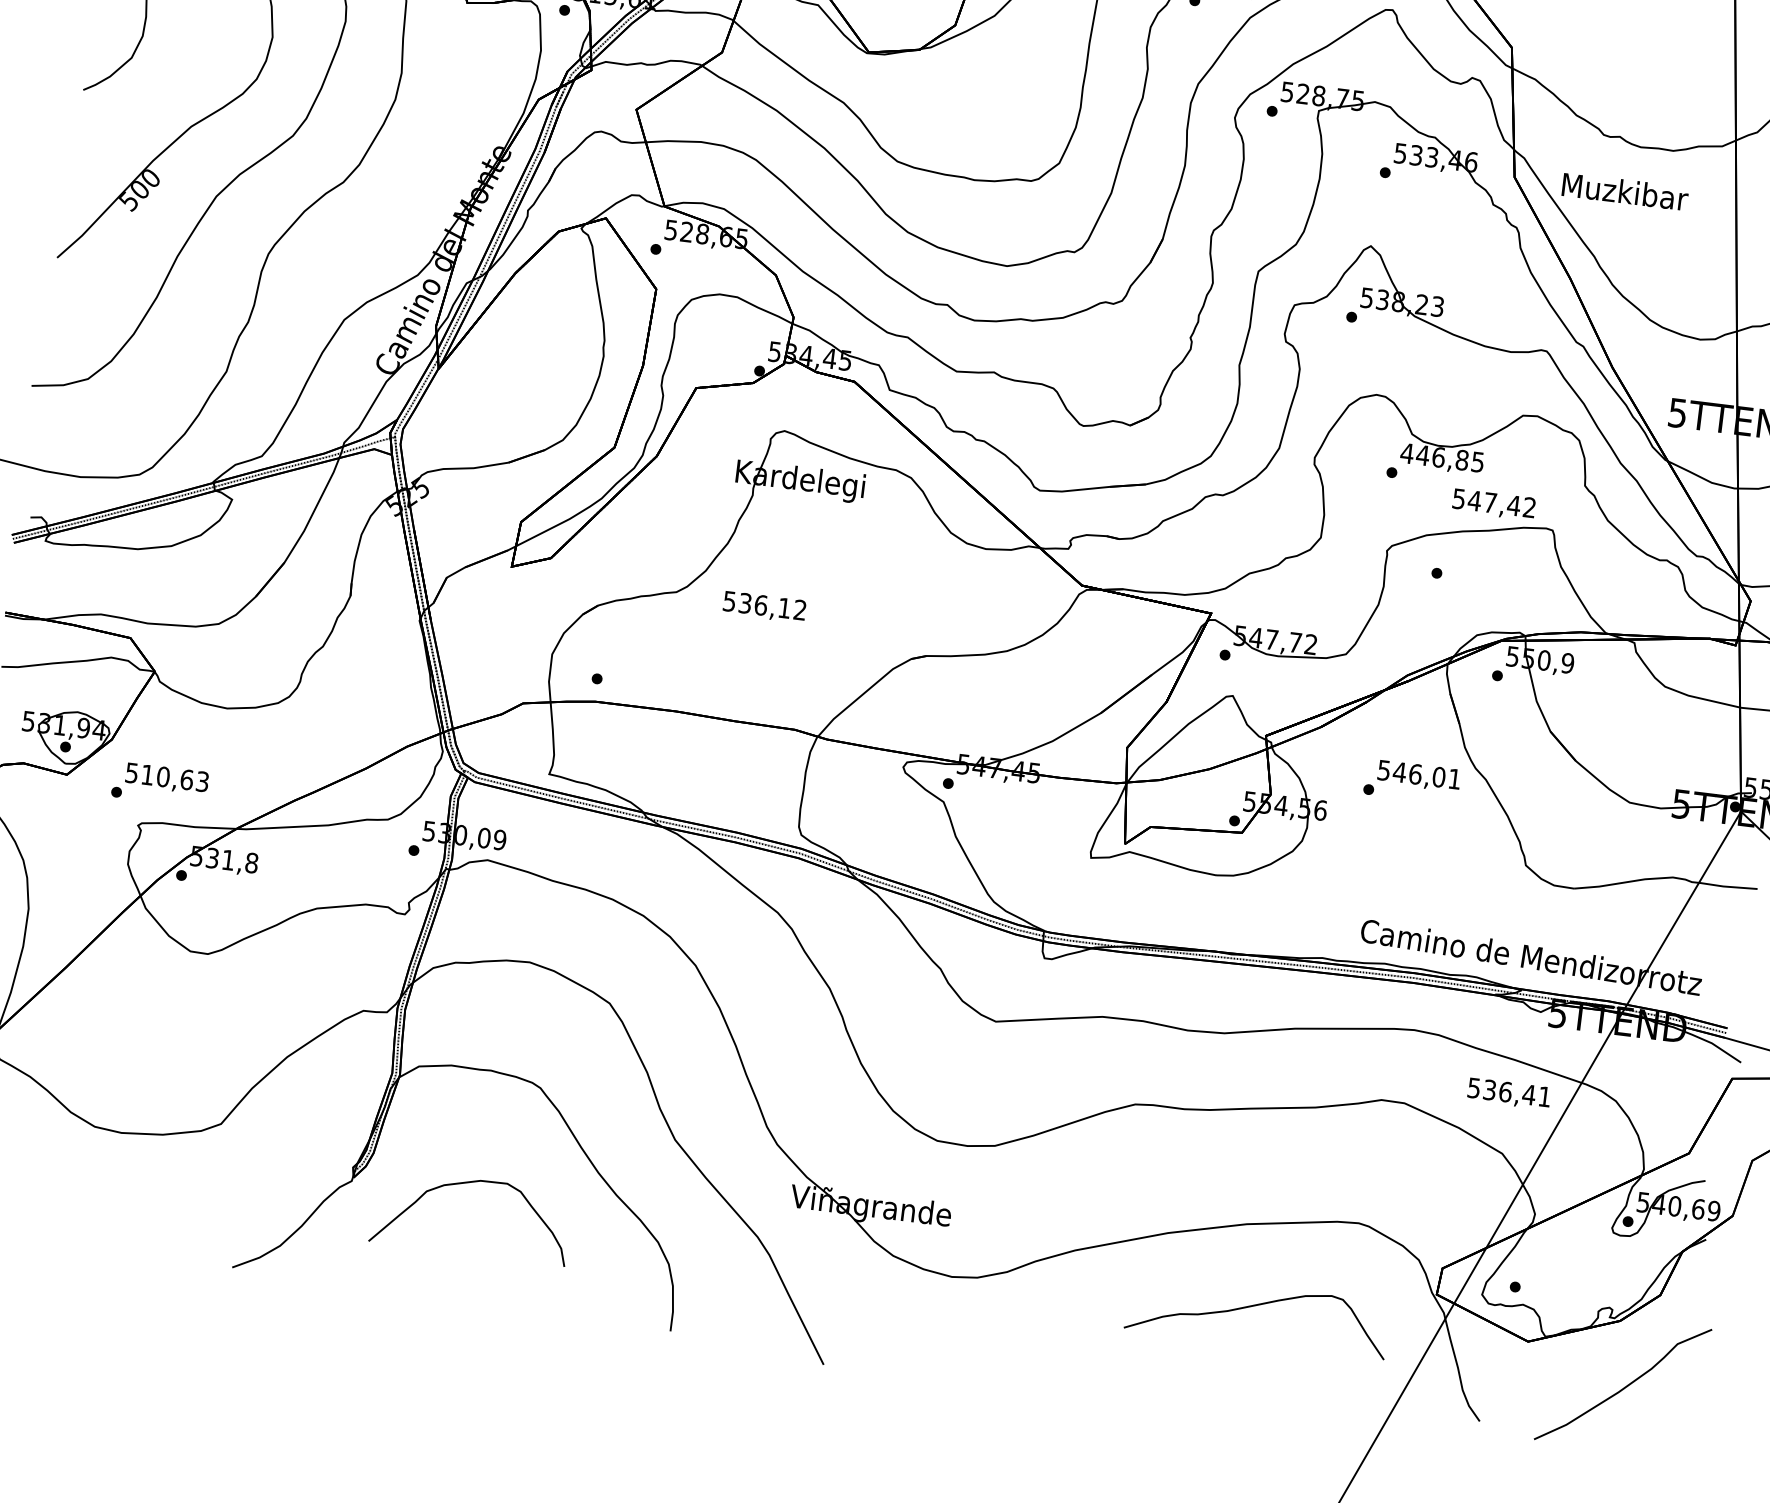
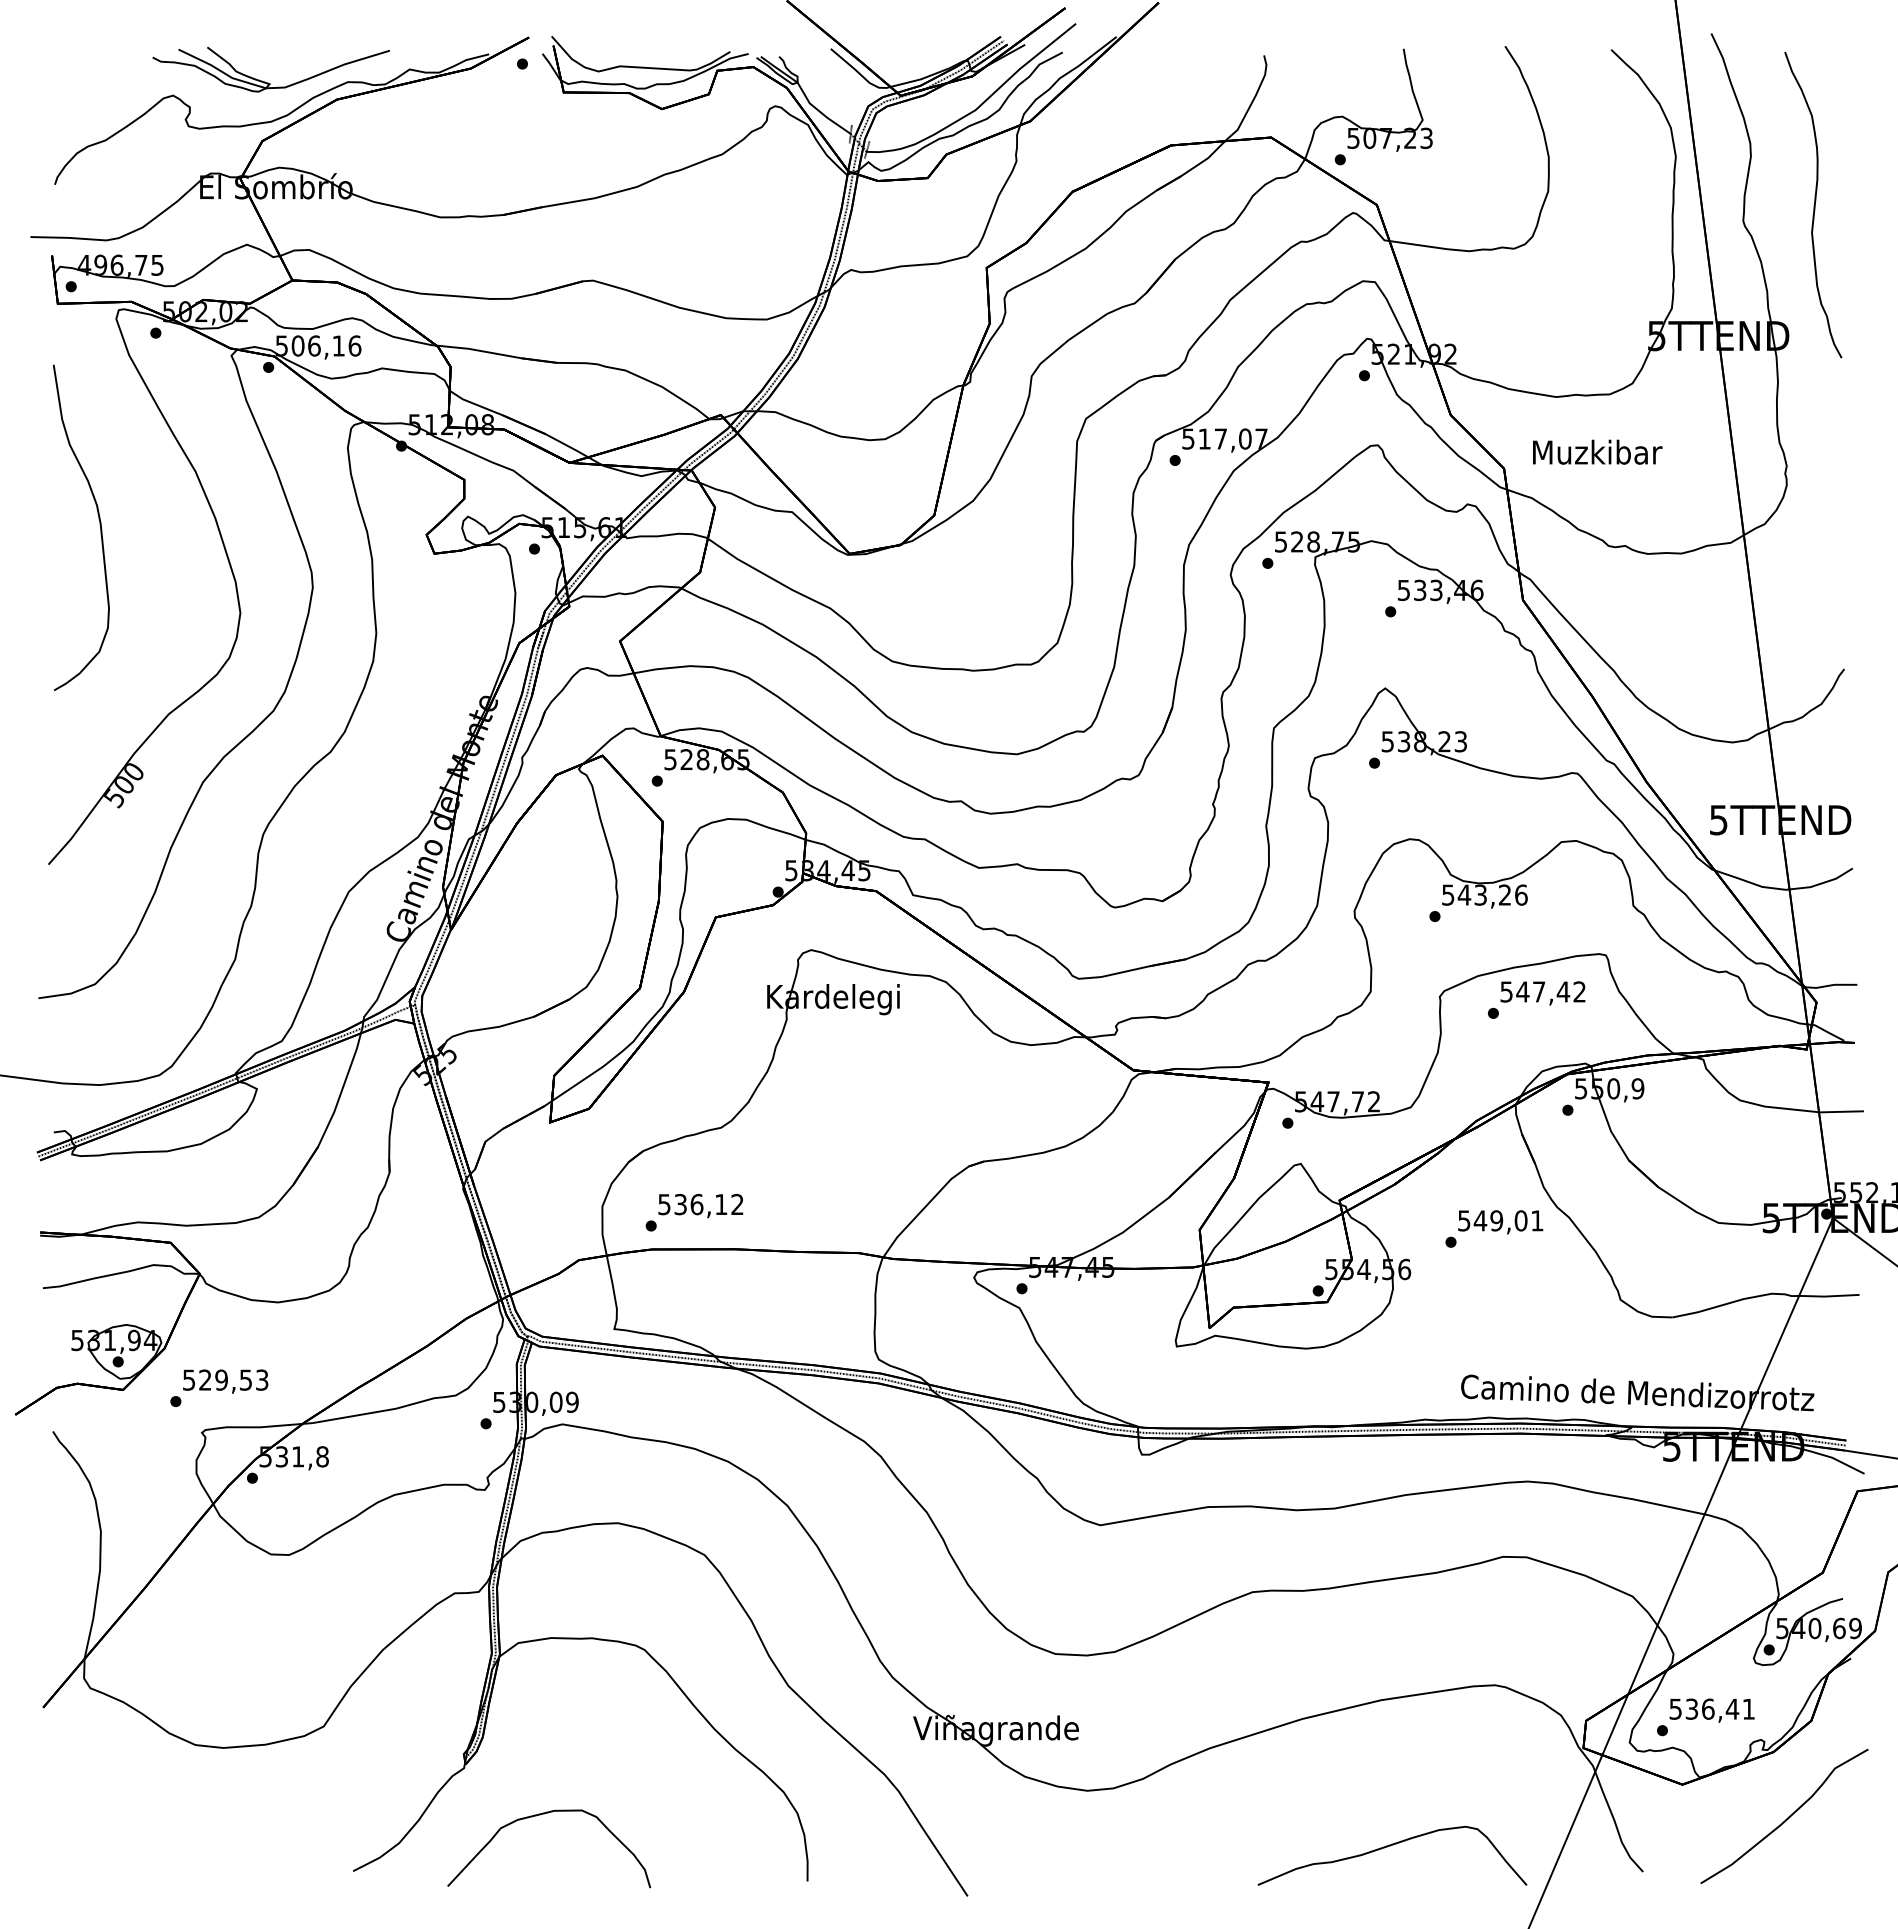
text: (1625, 191) -> (1597, 451), moved
text: (1442, 457) -> (1484, 894), 446,85 -> 543,26
text: (1493, 504) -> (1542, 993), moved
text: (764, 607) -> (700, 1206), moved
text: (1415, 773) -> (1496, 1220), 546,01 -> 549,01
text: (167, 776) -> (225, 1379), 510,63 -> 529,53
text: (1508, 1093) -> (1711, 1710), moved
curve: (466, 1183) -> (540, 1815), moved
curve: (1256, 1306) -> (1390, 1846), moved

